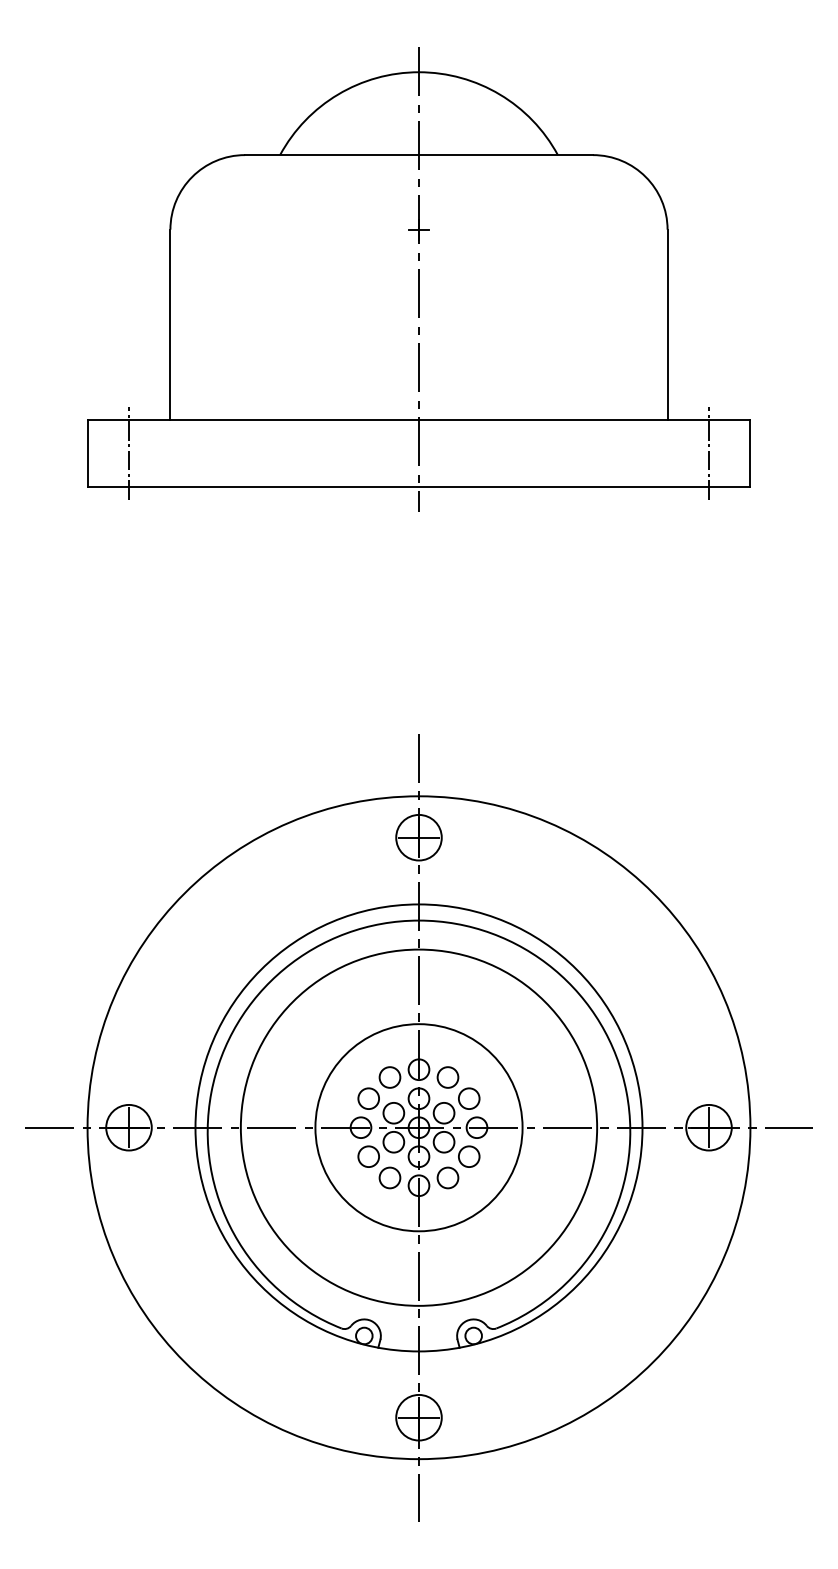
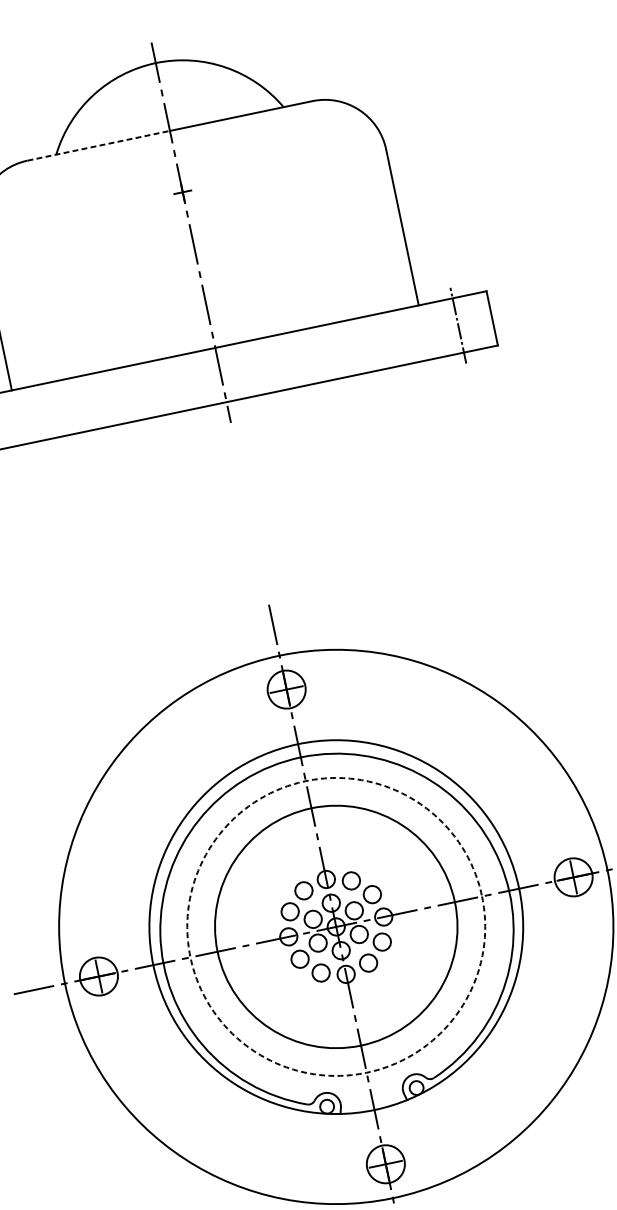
line: (332, 155) -> (99, 146), solid -> dashed
circle: (418, 1127) -> (335, 926), size x1.4
circle: (418, 1127) -> (335, 926), solid -> dashed

